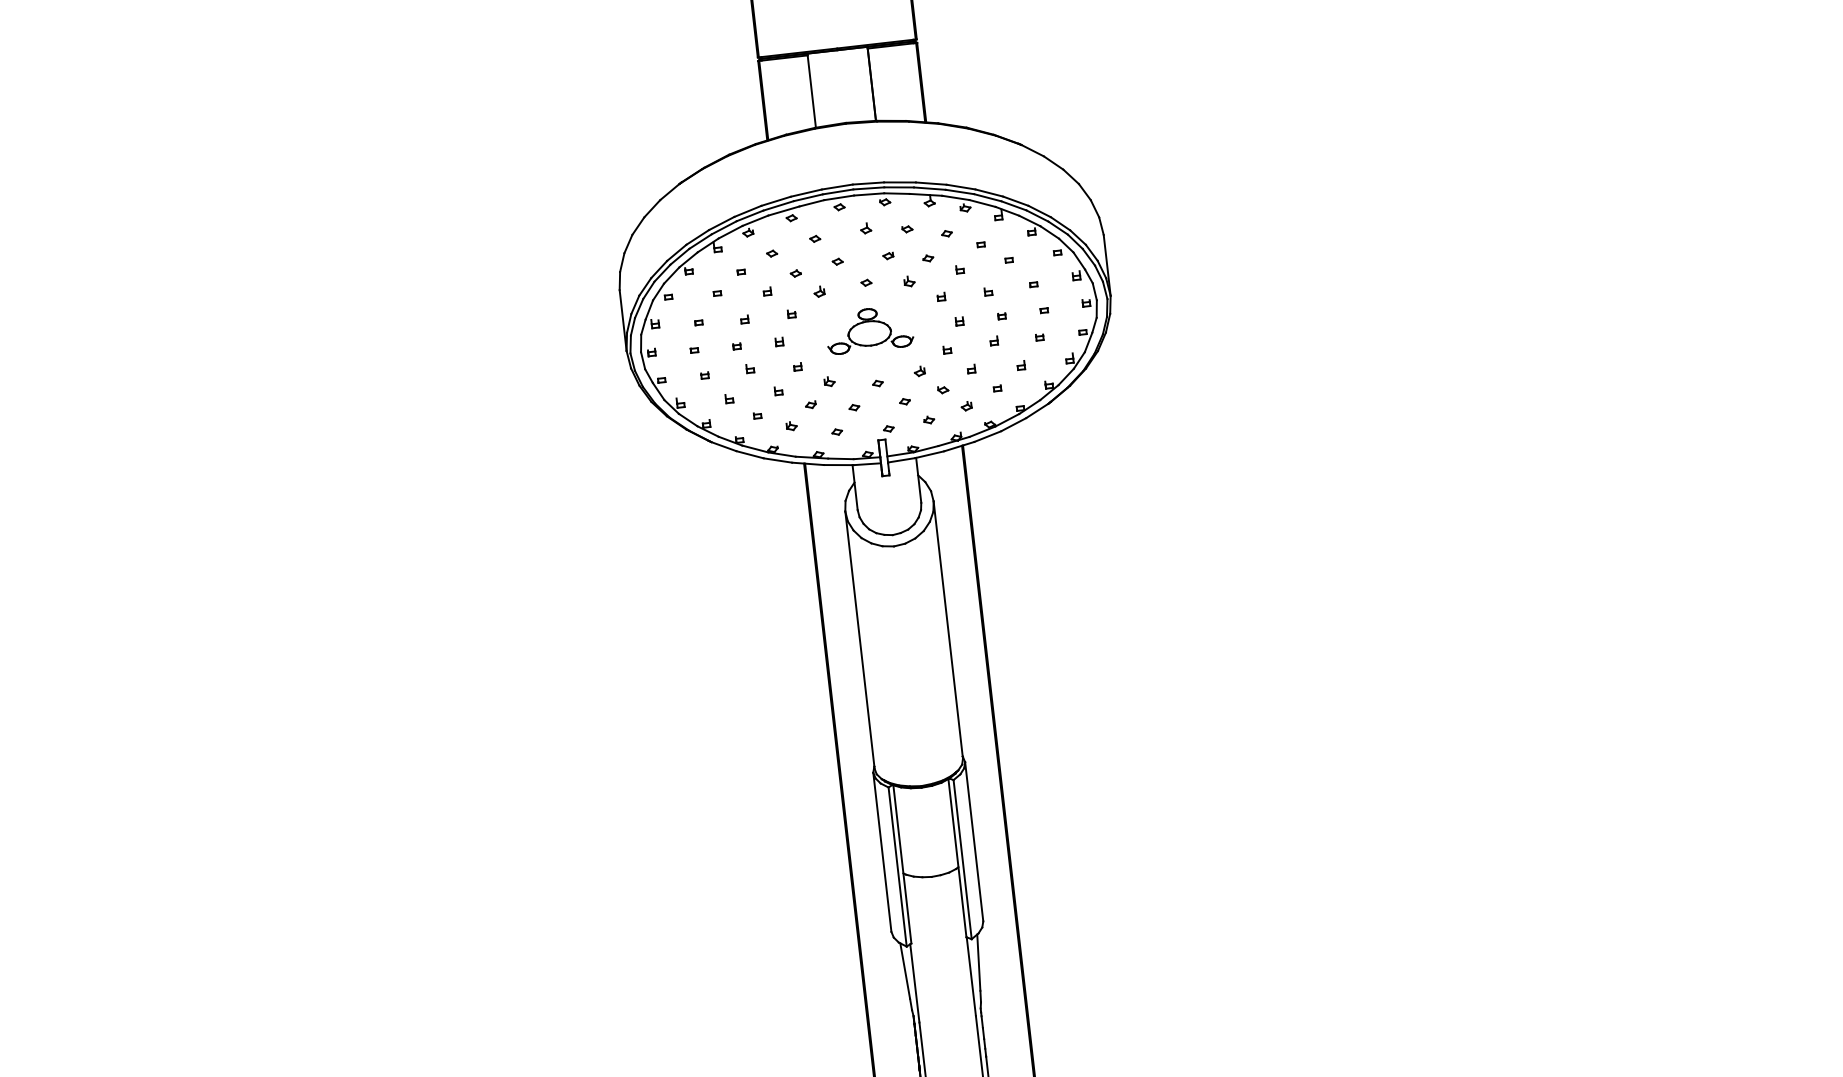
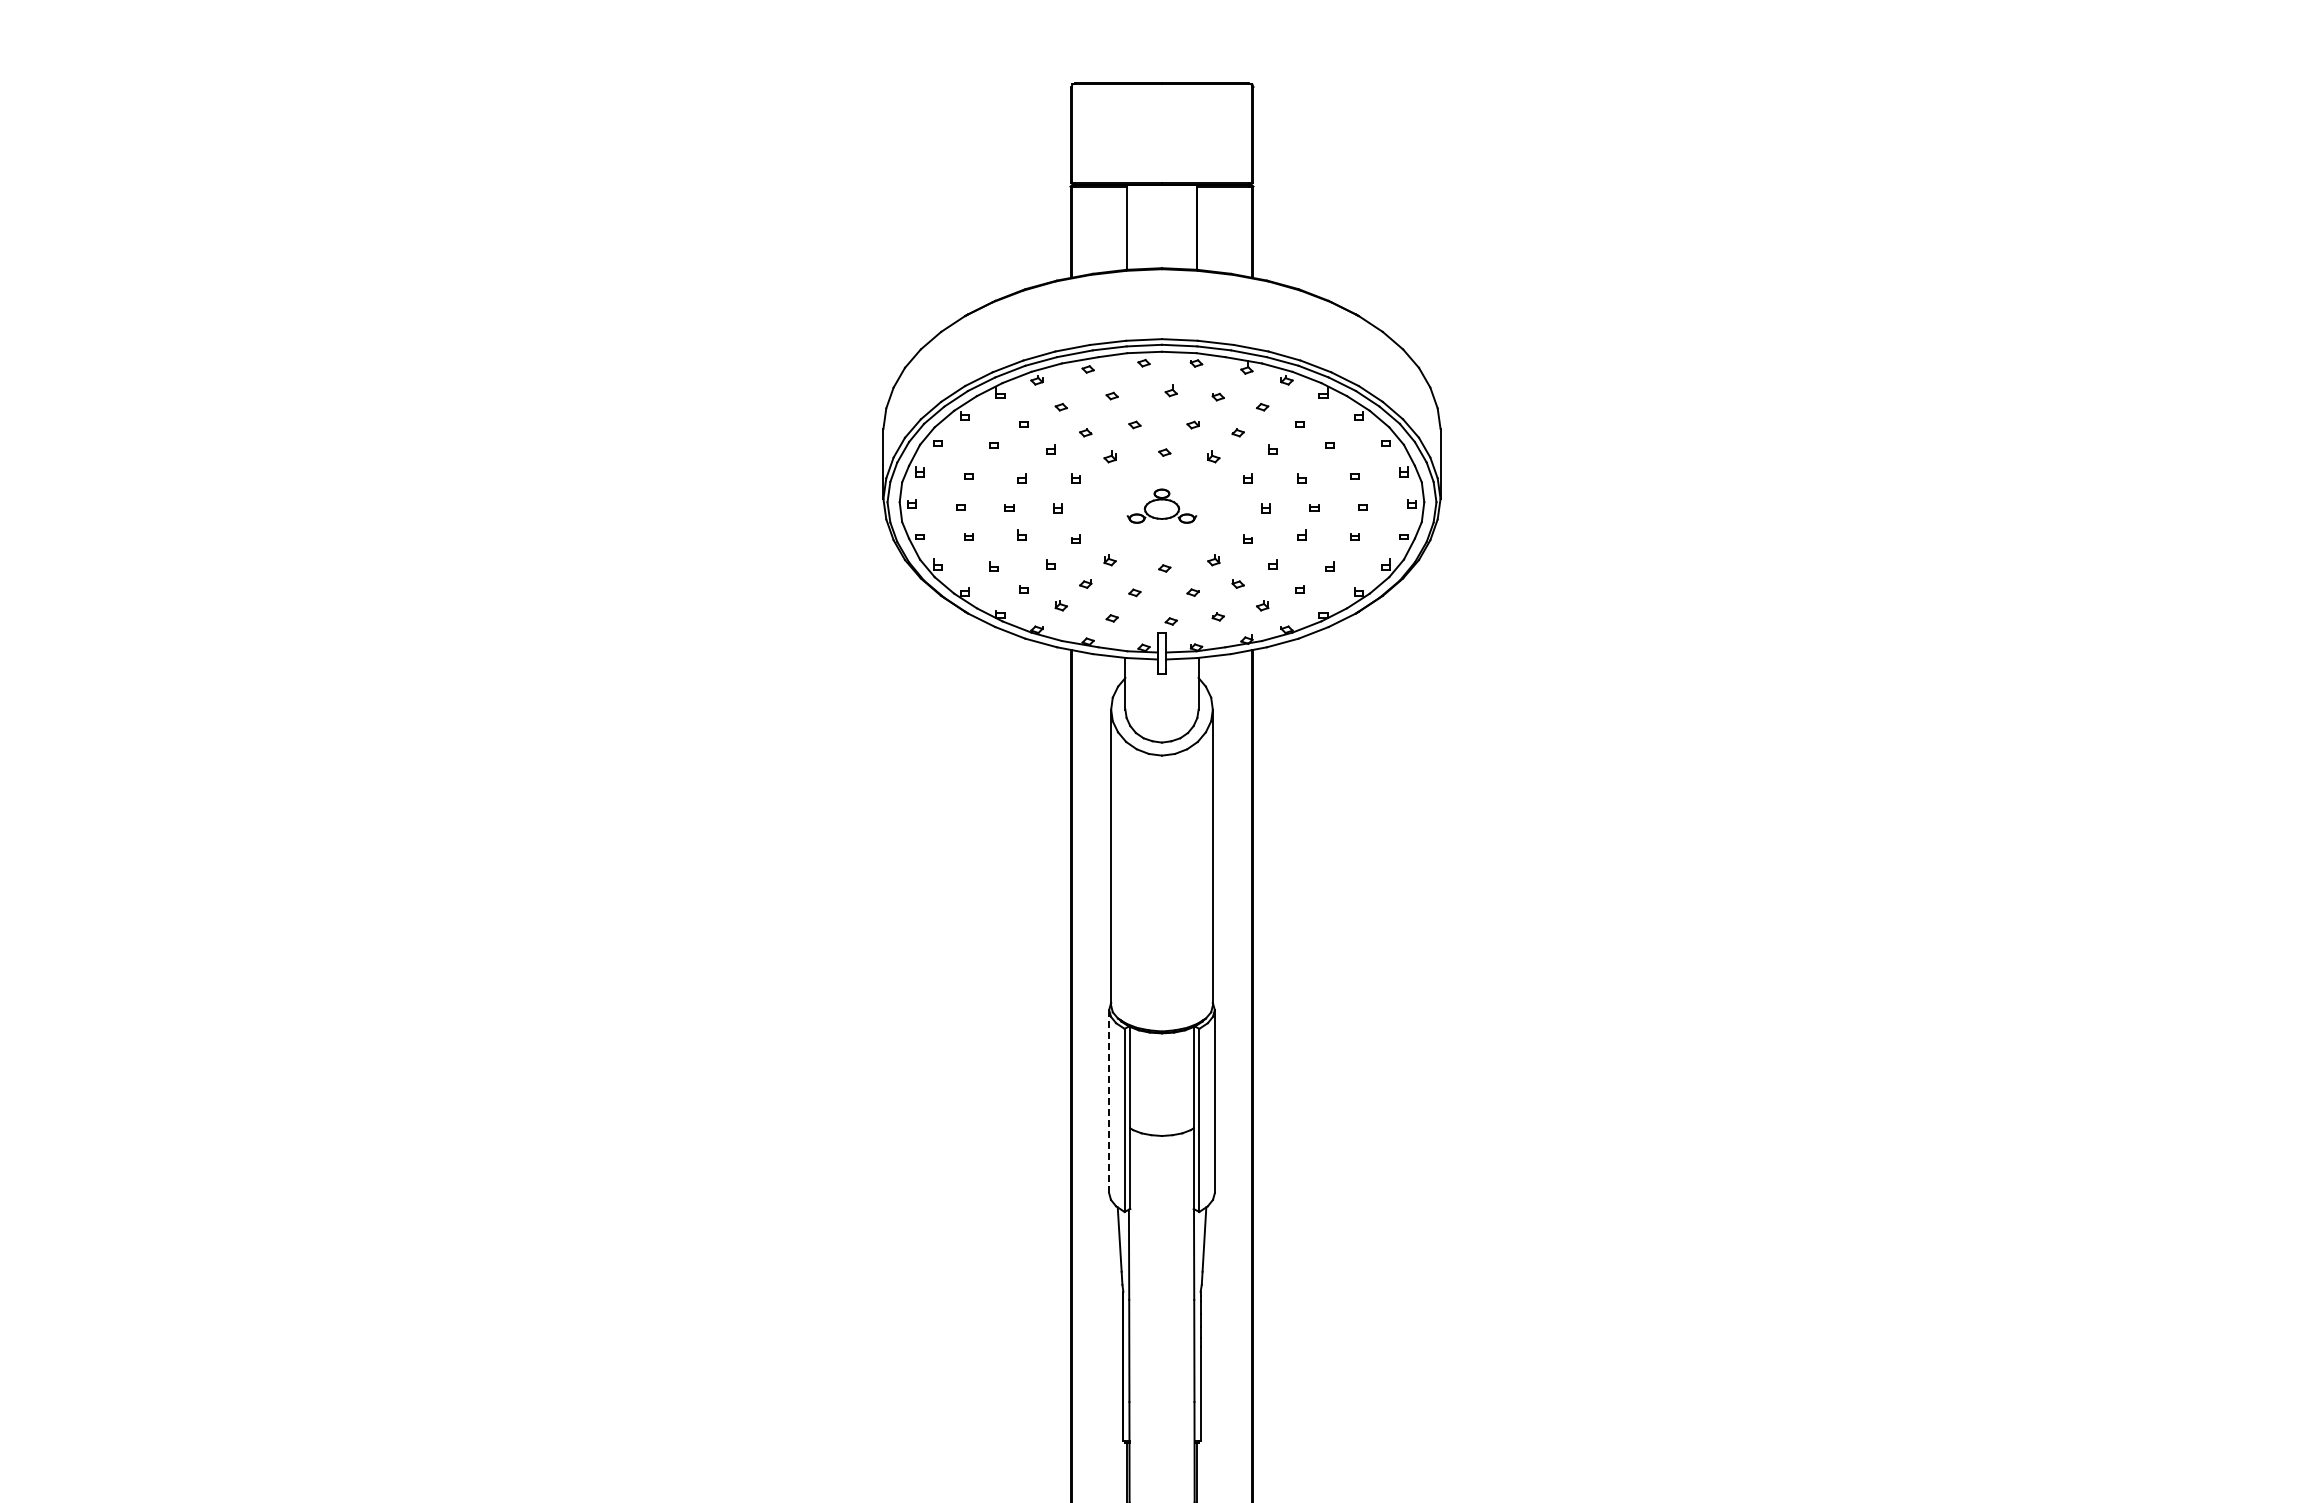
part: (868, 329) -> (1161, 505), size x0.7
line: (882, 852) -> (1109, 1101), solid -> dashed

